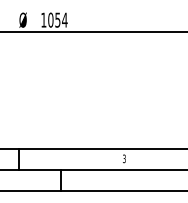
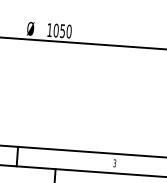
text: (64, 19) -> (68, 30), 1054 -> 1050

